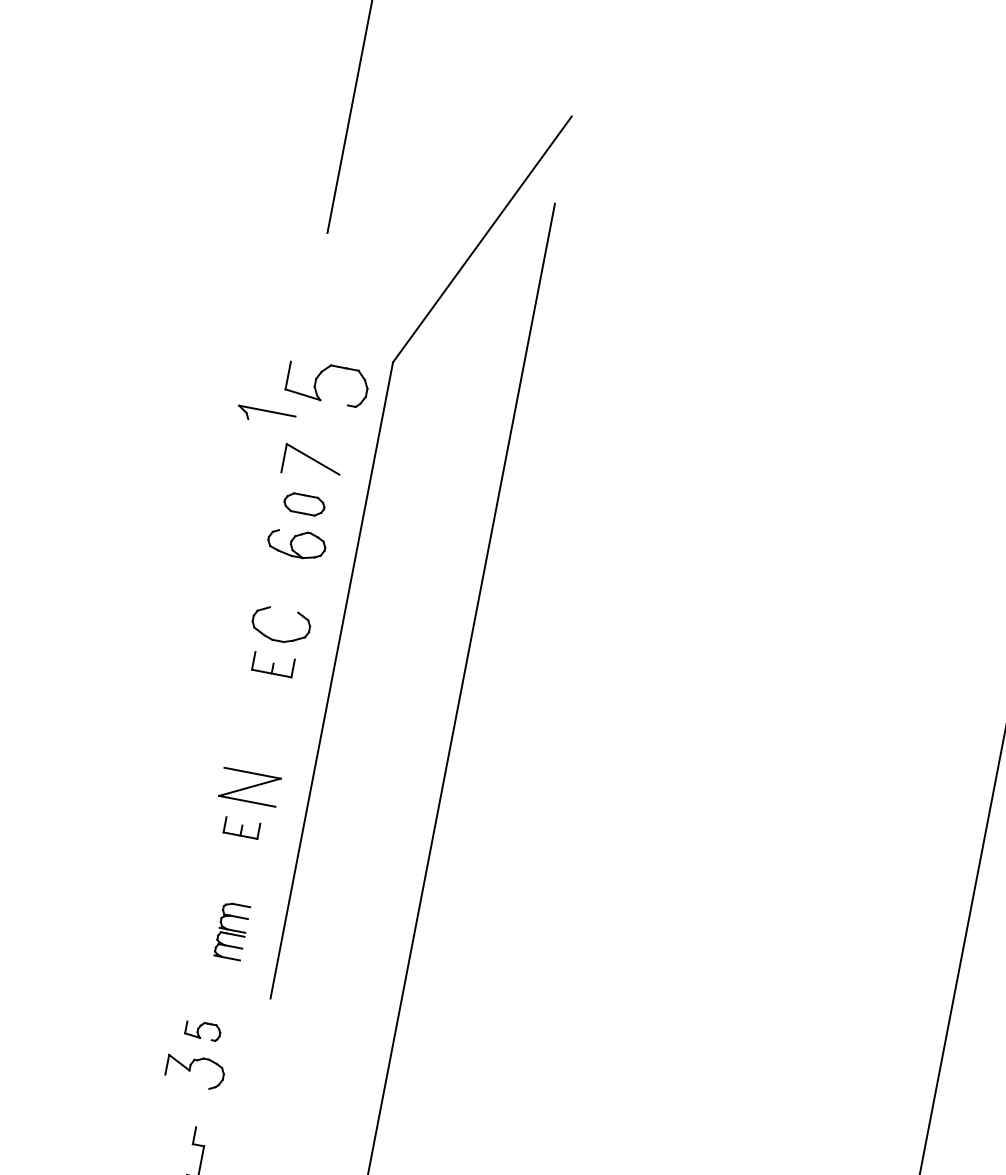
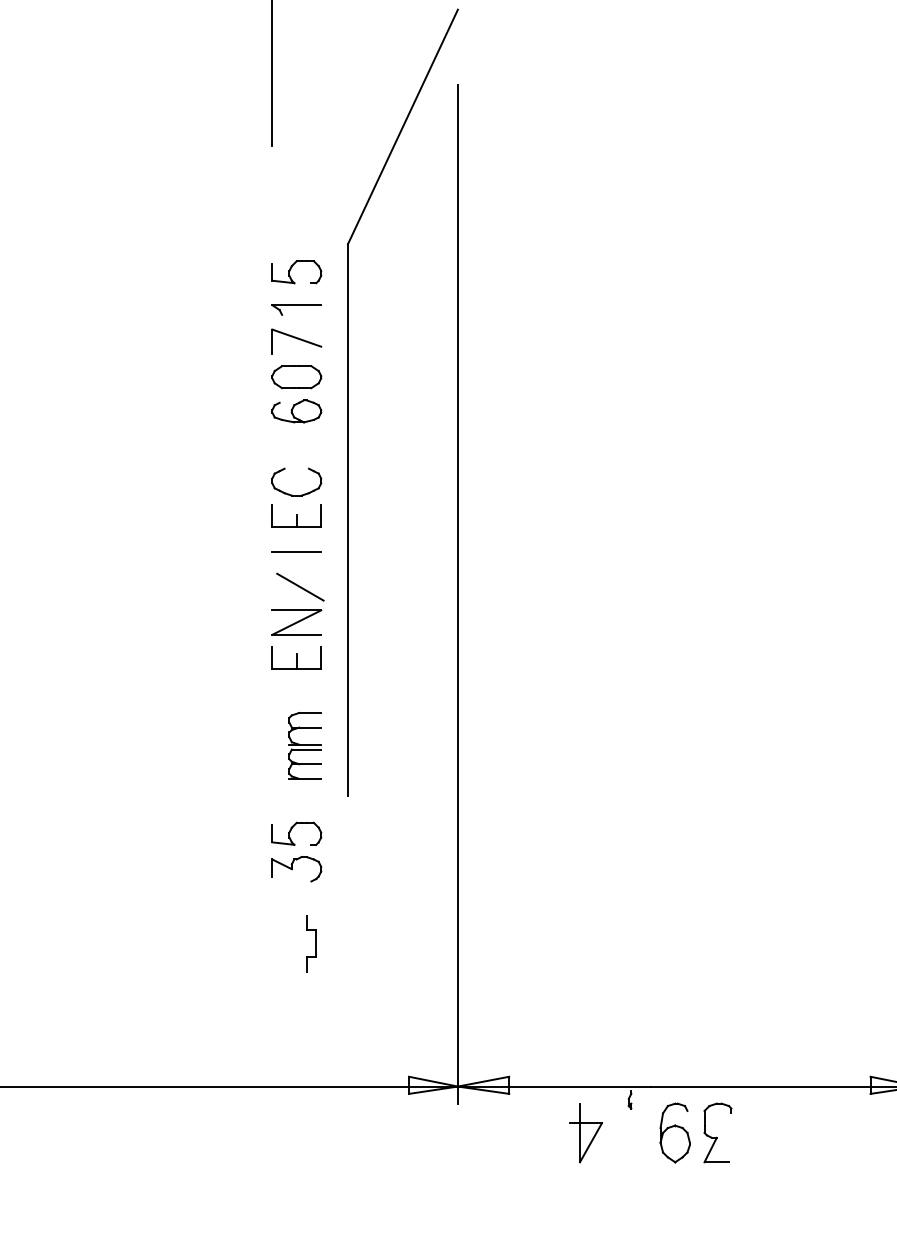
part: (327, 383) -> (296, 272), size x0.71
part: (266, 416) -> (296, 309), moved
part: (304, 504) -> (296, 377), size x1.43
part: (273, 663) -> (296, 515), size x1.43
line: (265, 705) -> (296, 551), added
line: (262, 746) -> (300, 586), added
part: (241, 827) -> (296, 657), size x1.67
part: (231, 930) -> (304, 745), size x1.43
part: (202, 1030) -> (296, 833), size x1.67

